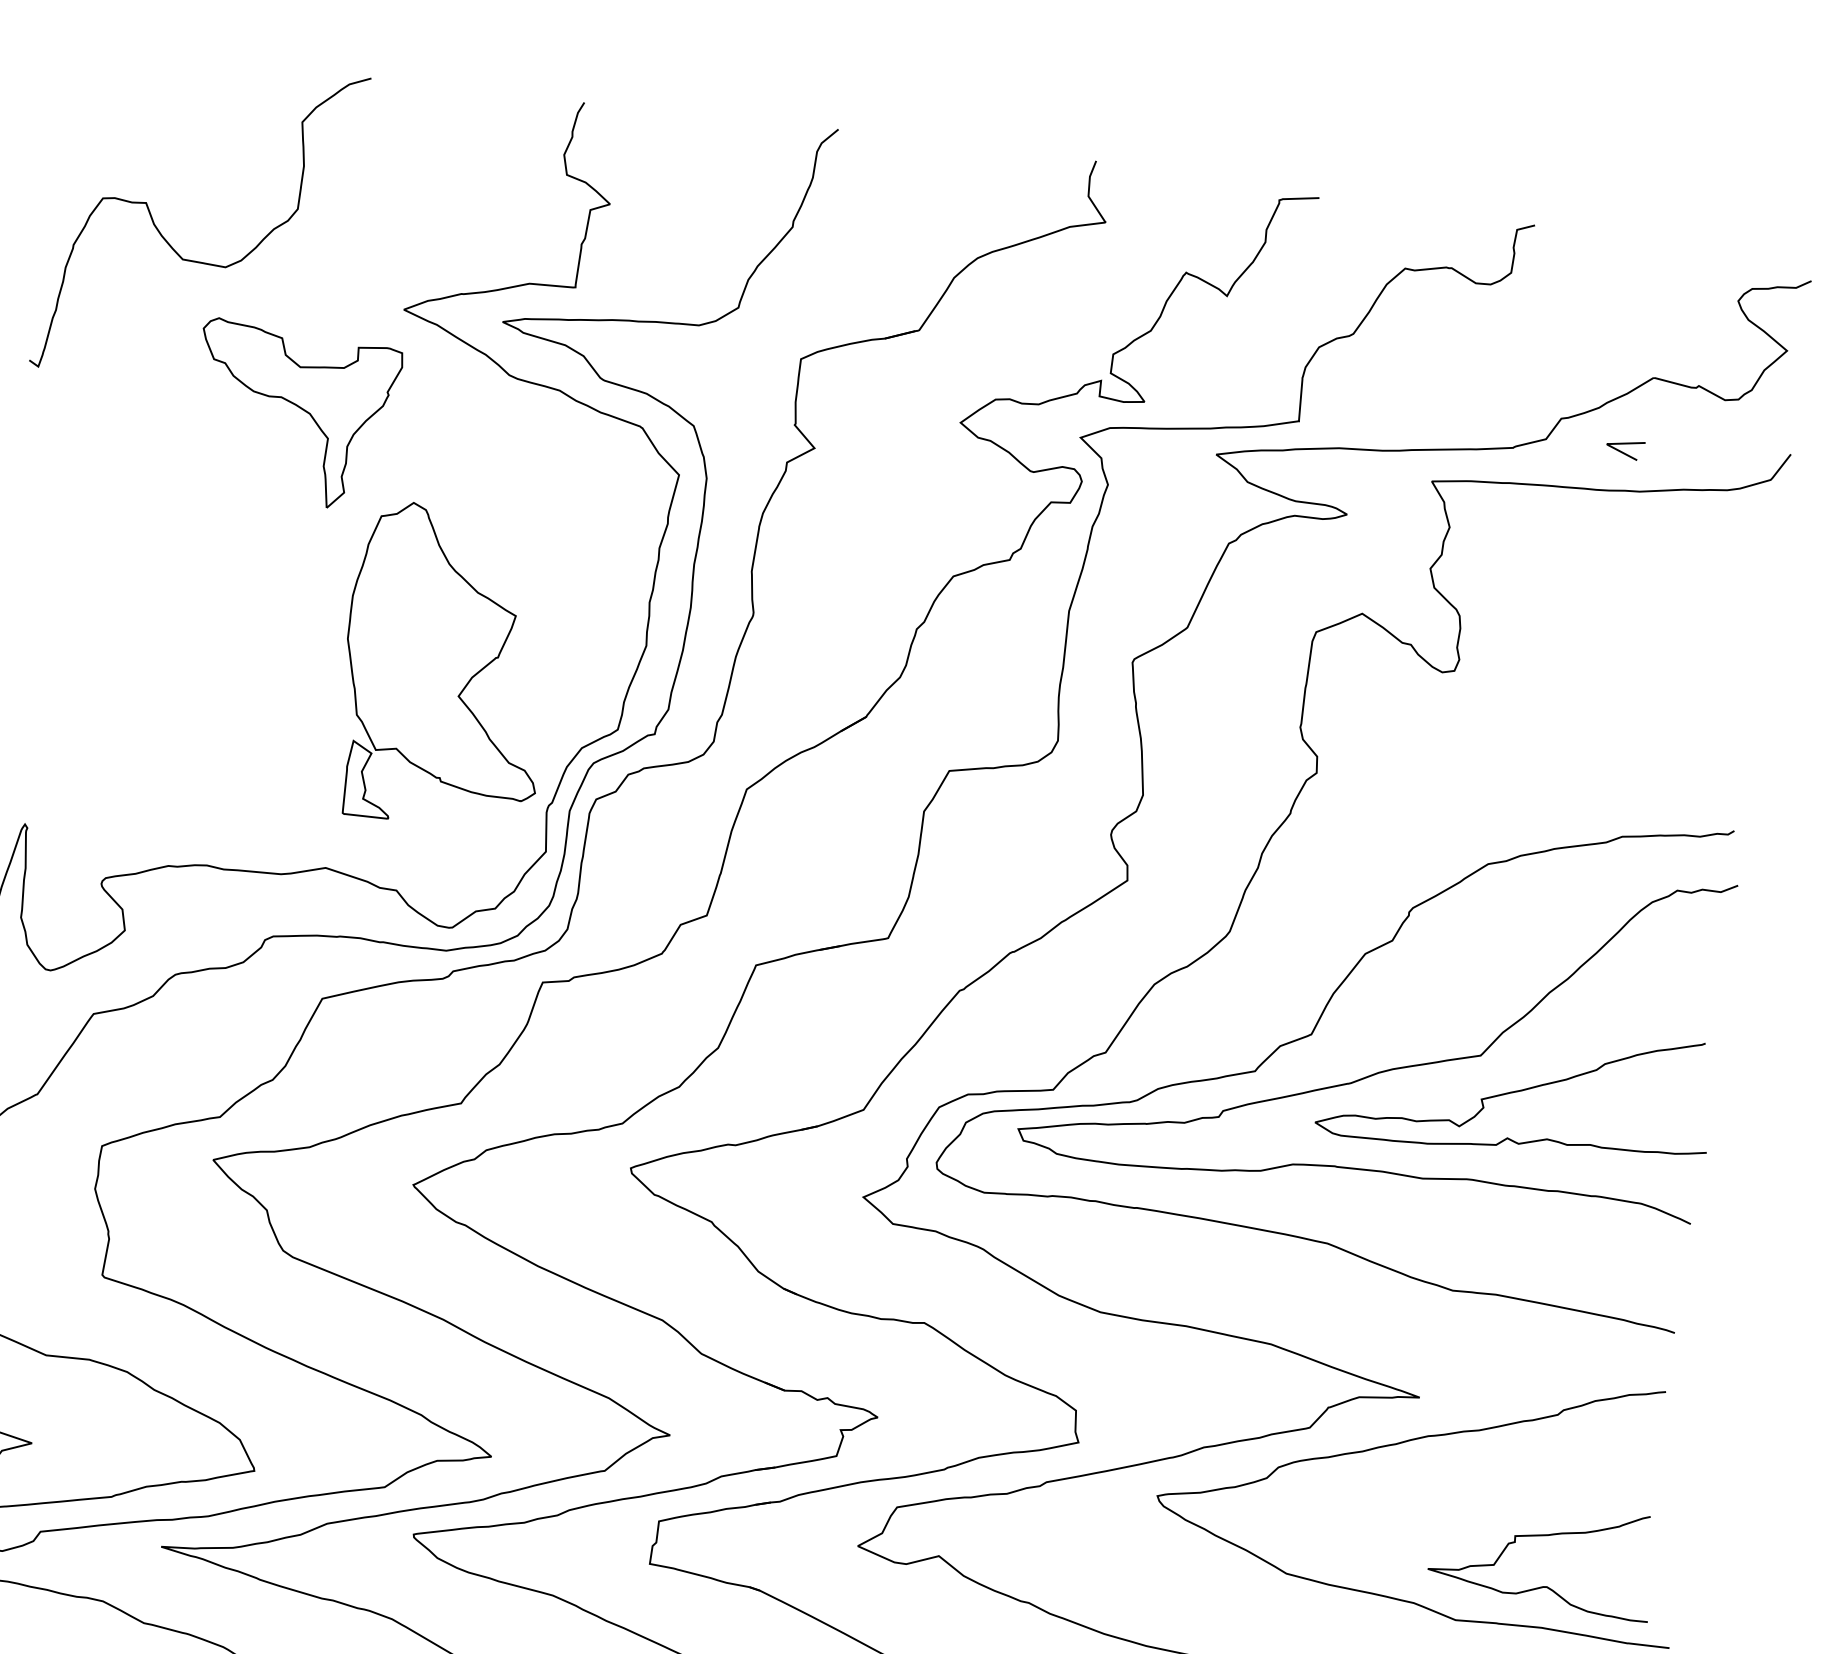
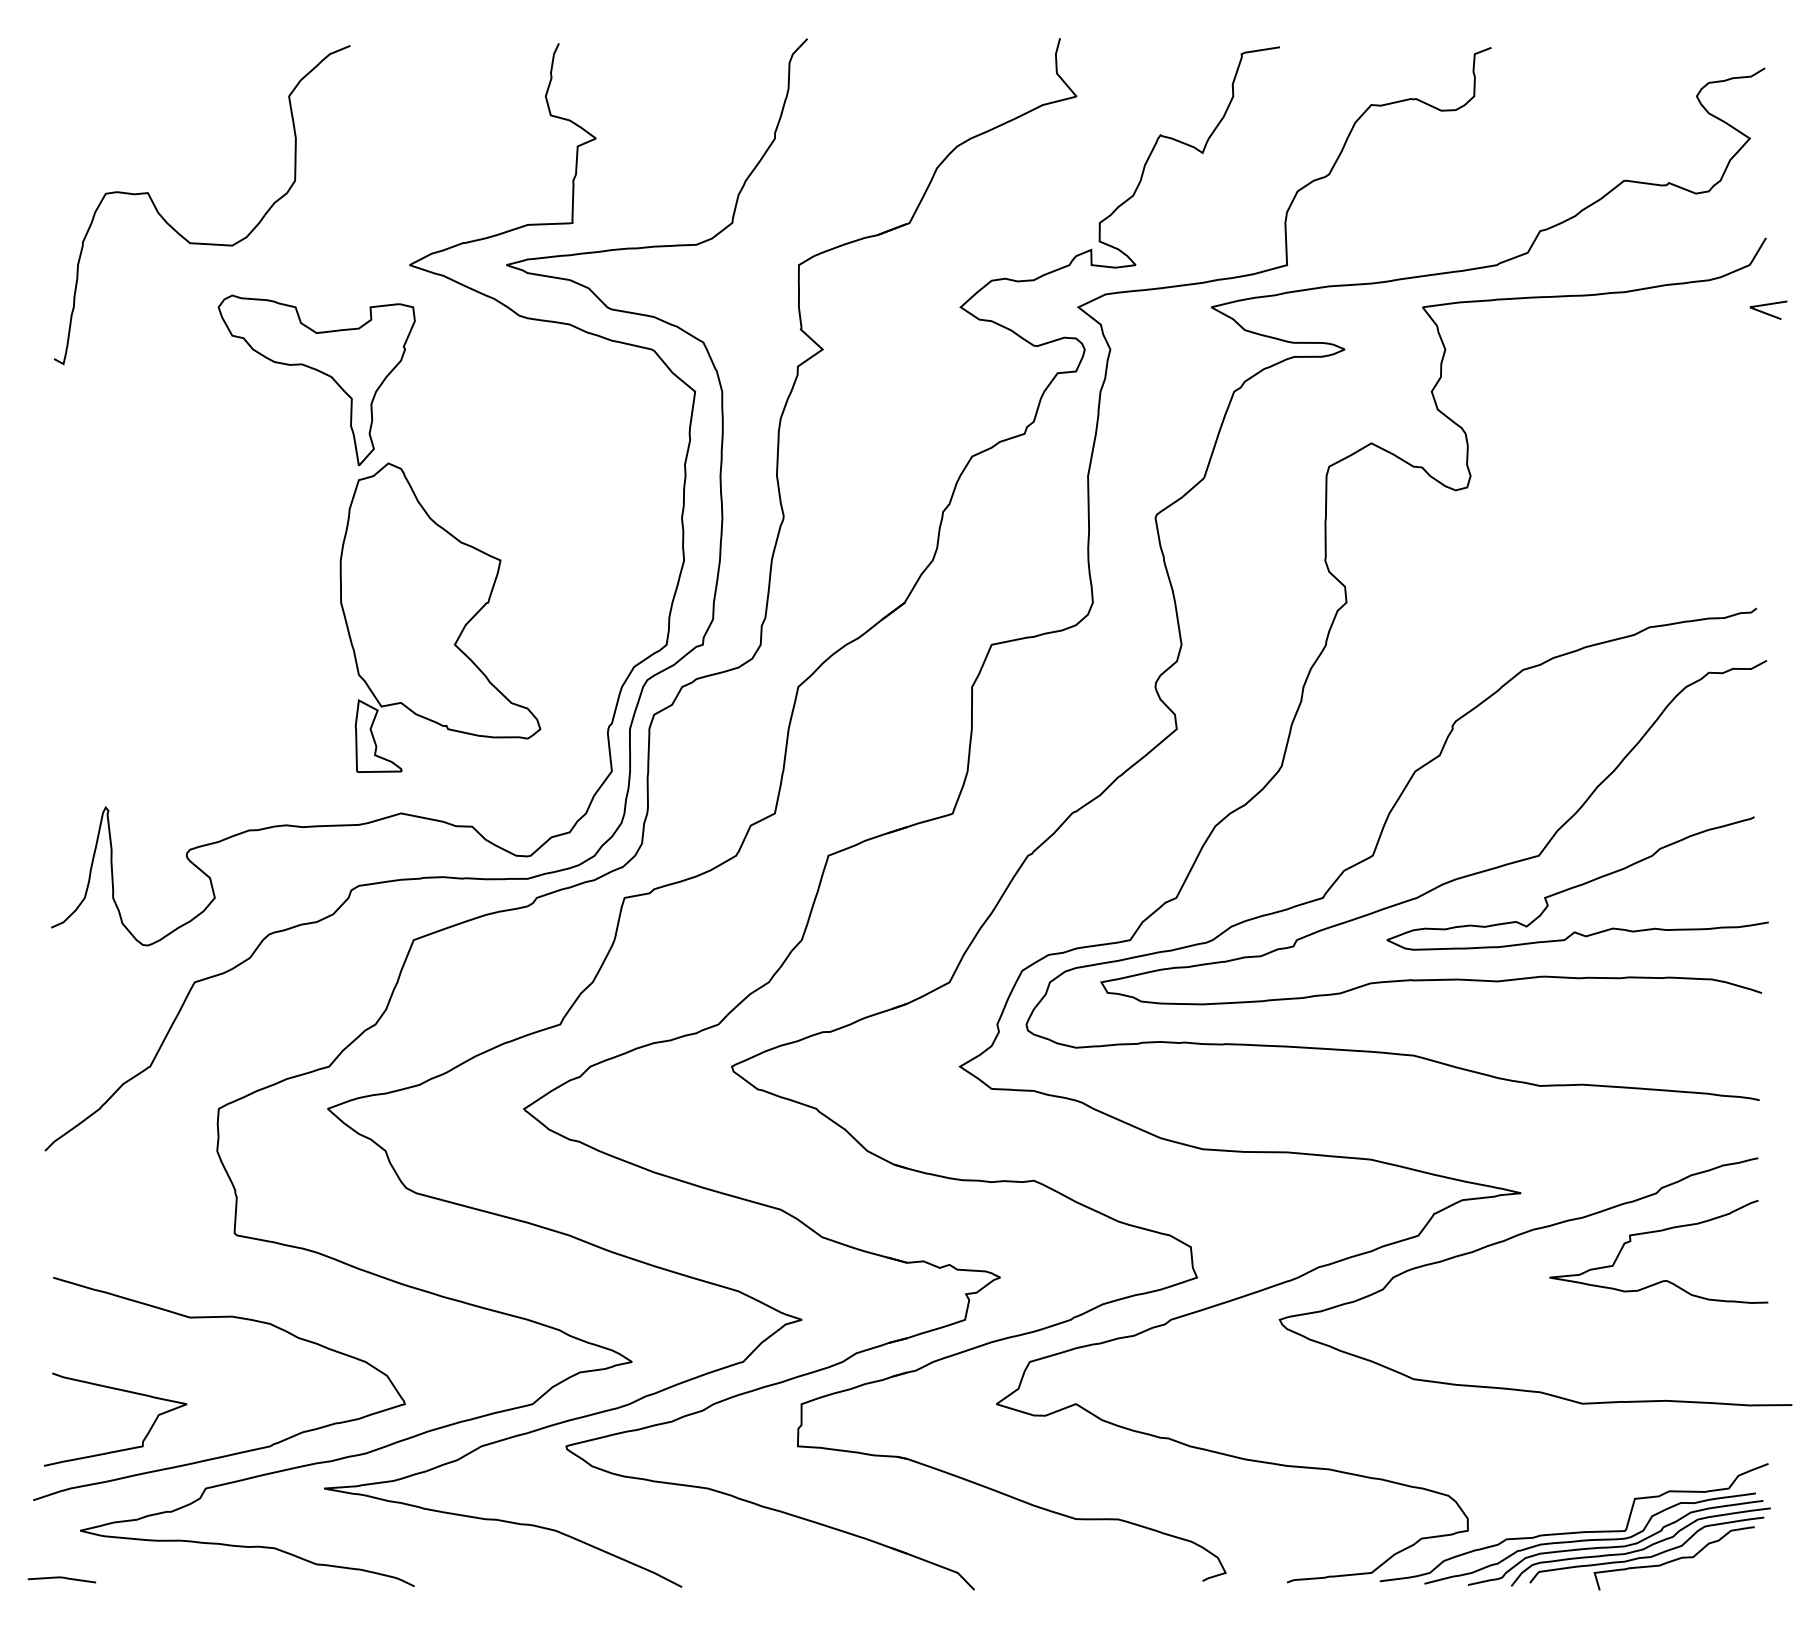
curve: (1622, 451) -> (1766, 312), moved
part: (447, 666) -> (440, 617), moved
curve: (1543, 1536) -> (1657, 1232), moved

